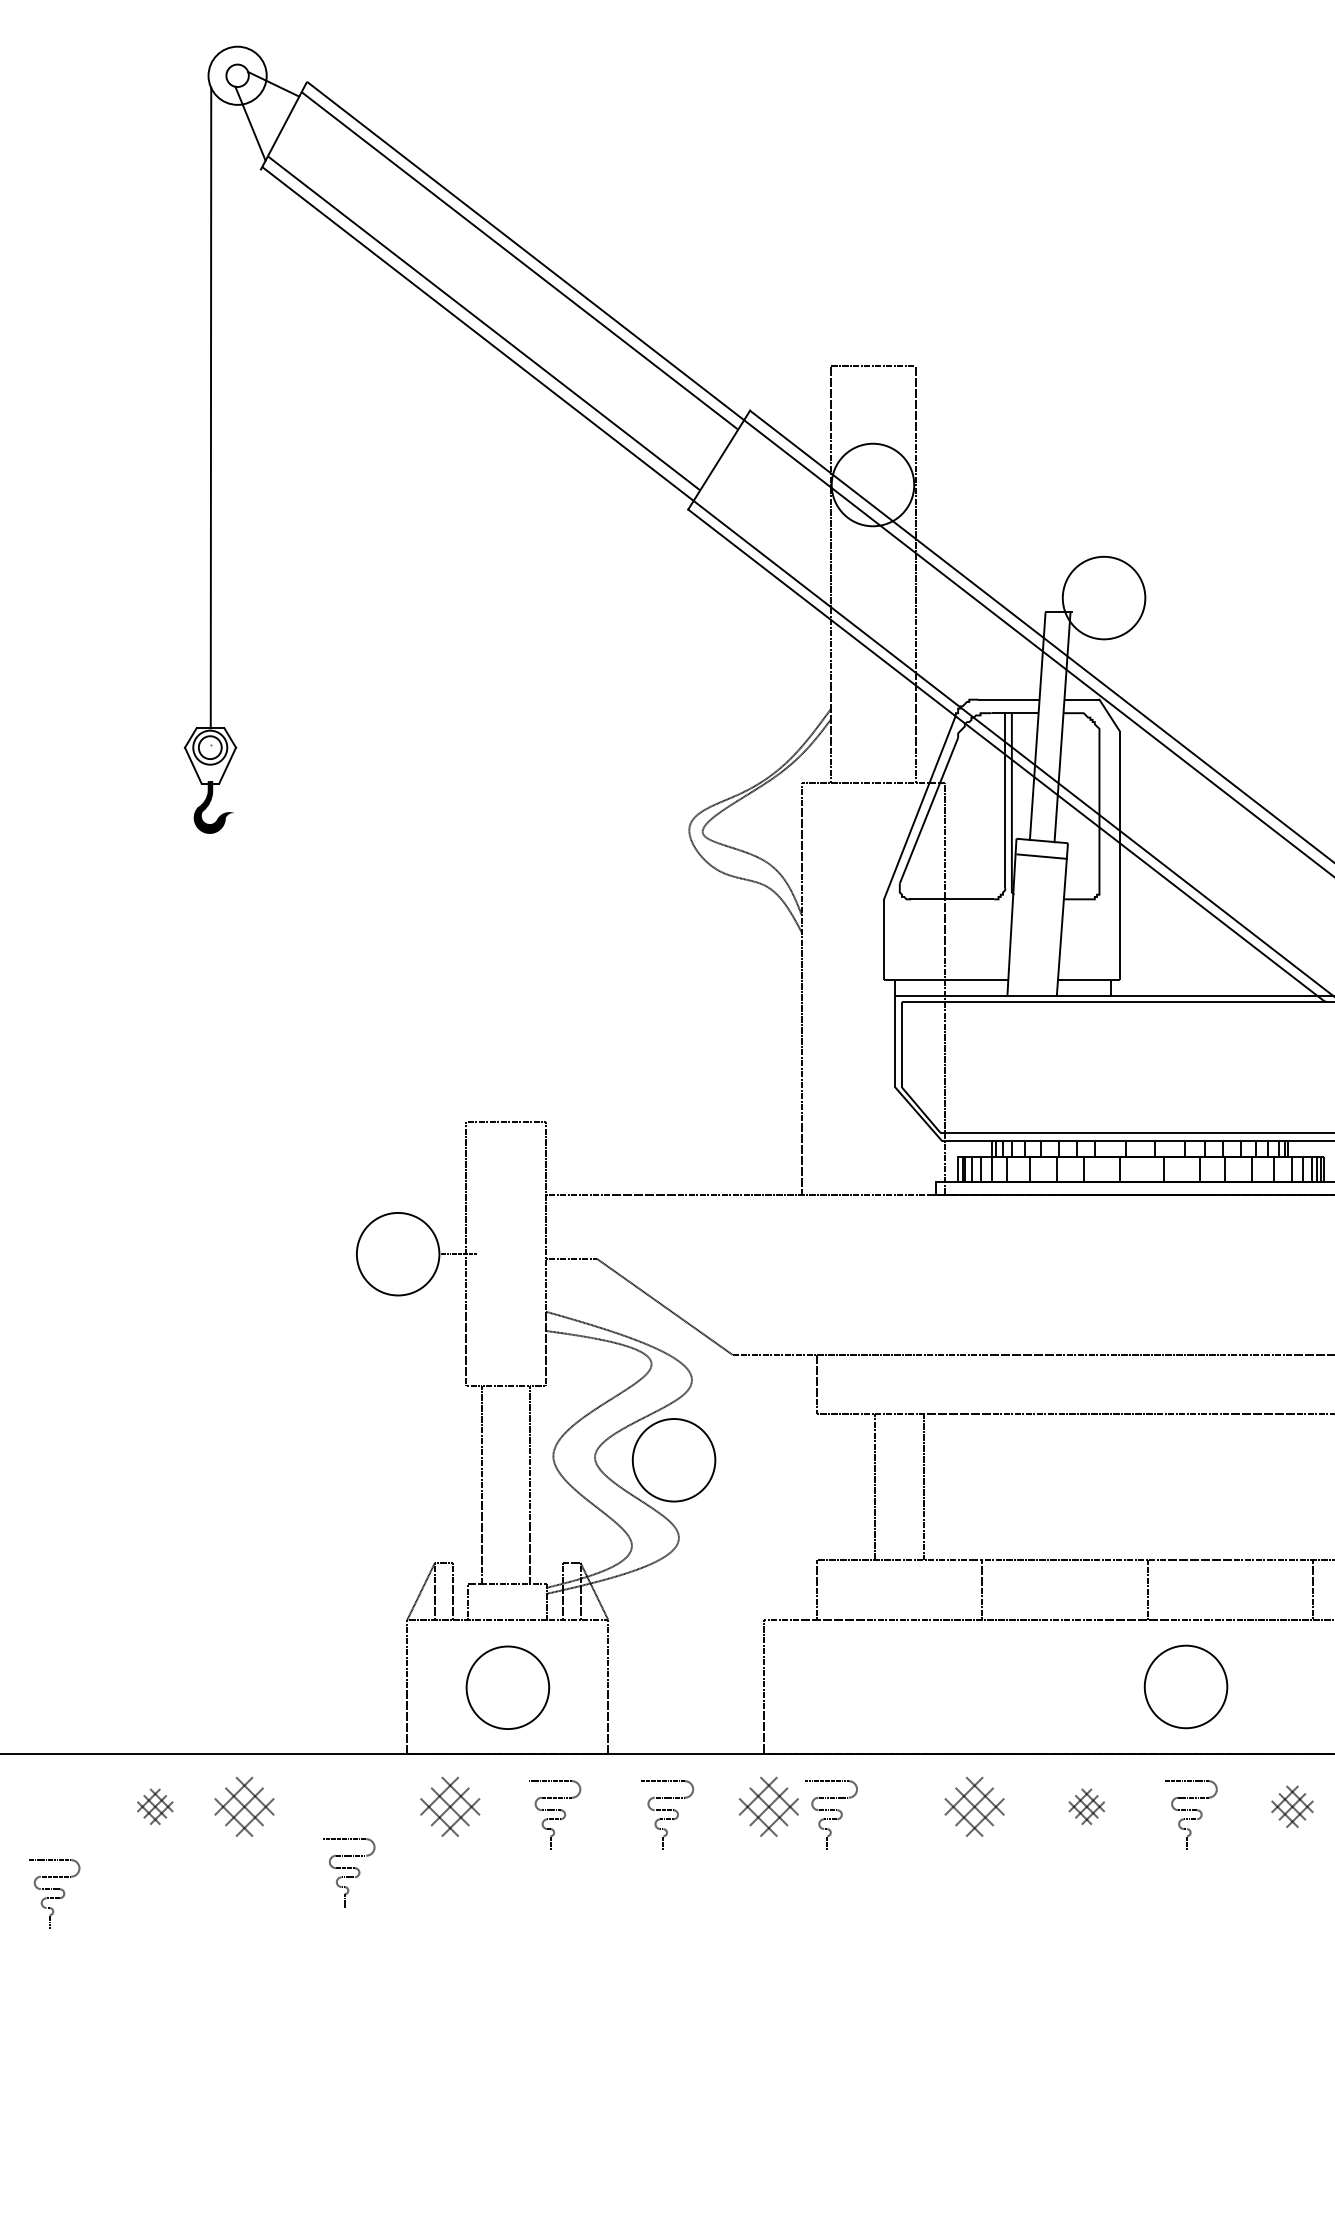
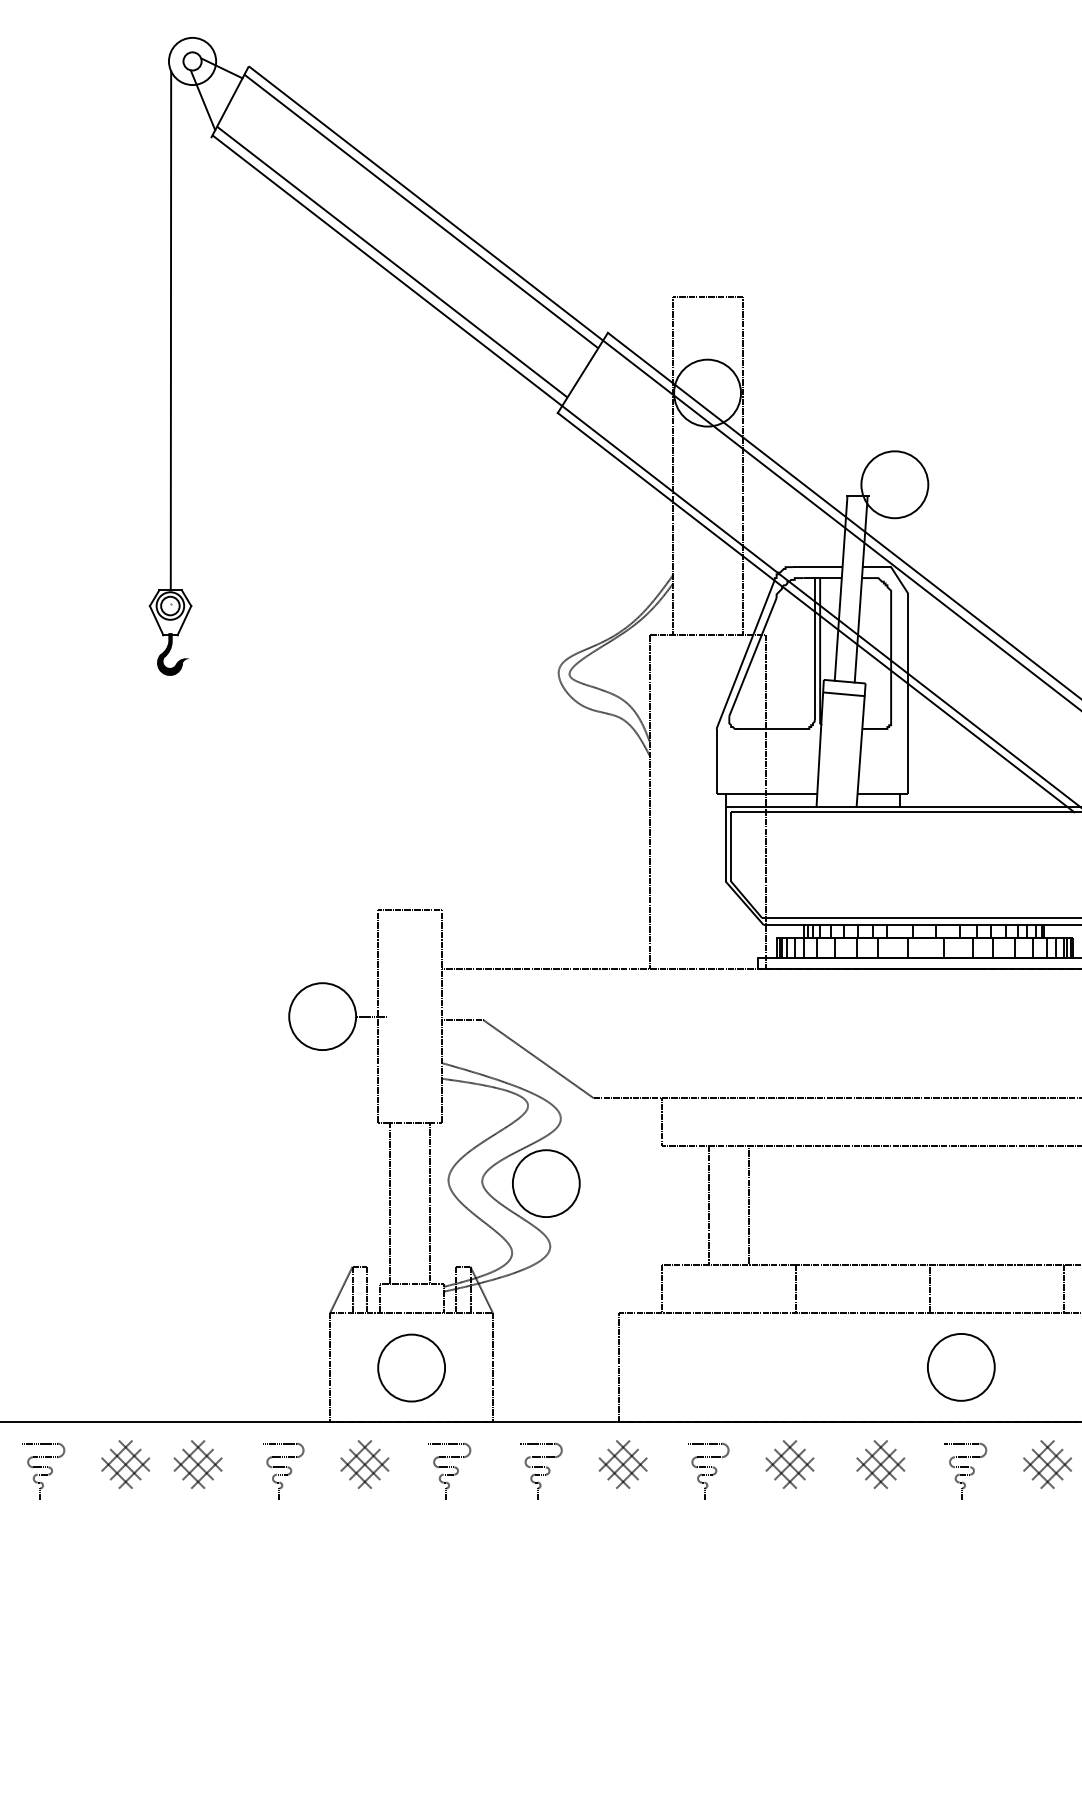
part: (154, 1806) -> (125, 1464), size x1.67
part: (1086, 1806) -> (880, 1464), size x1.67
part: (1292, 1806) -> (1047, 1464), size x1.43
curve: (830, 1810) -> (707, 1467), moved
curve: (349, 1868) -> (283, 1467), moved
curve: (53, 1889) -> (43, 1467), moved

